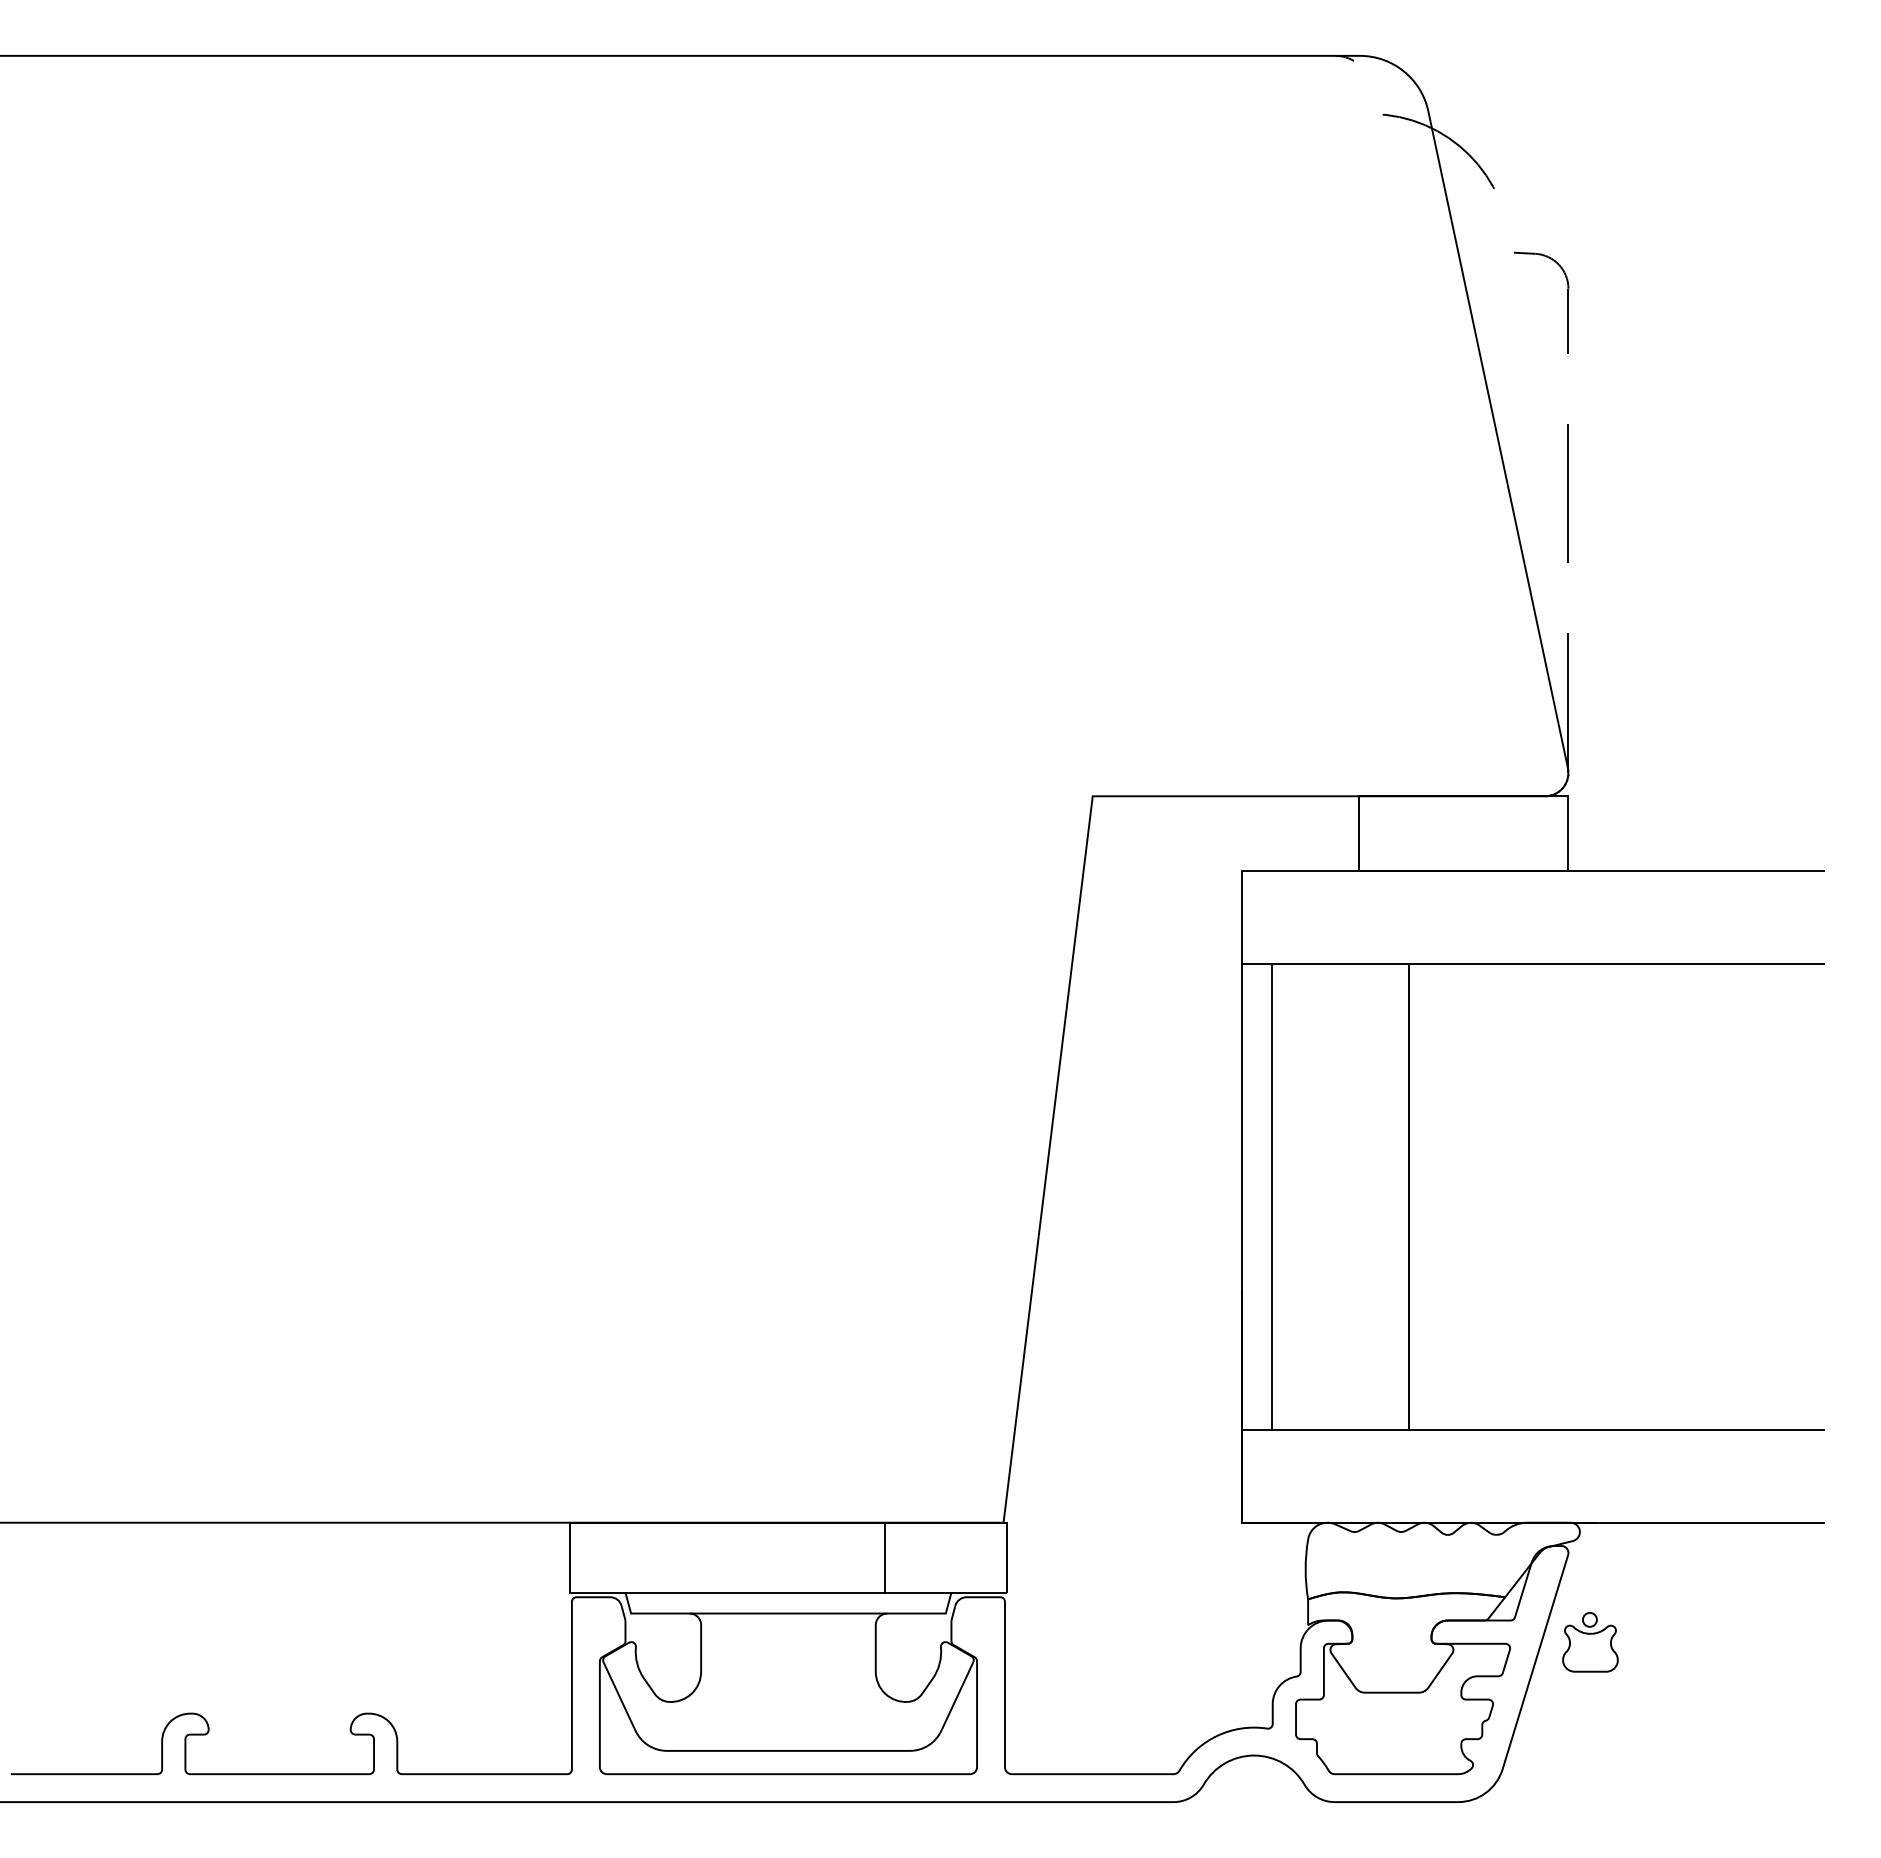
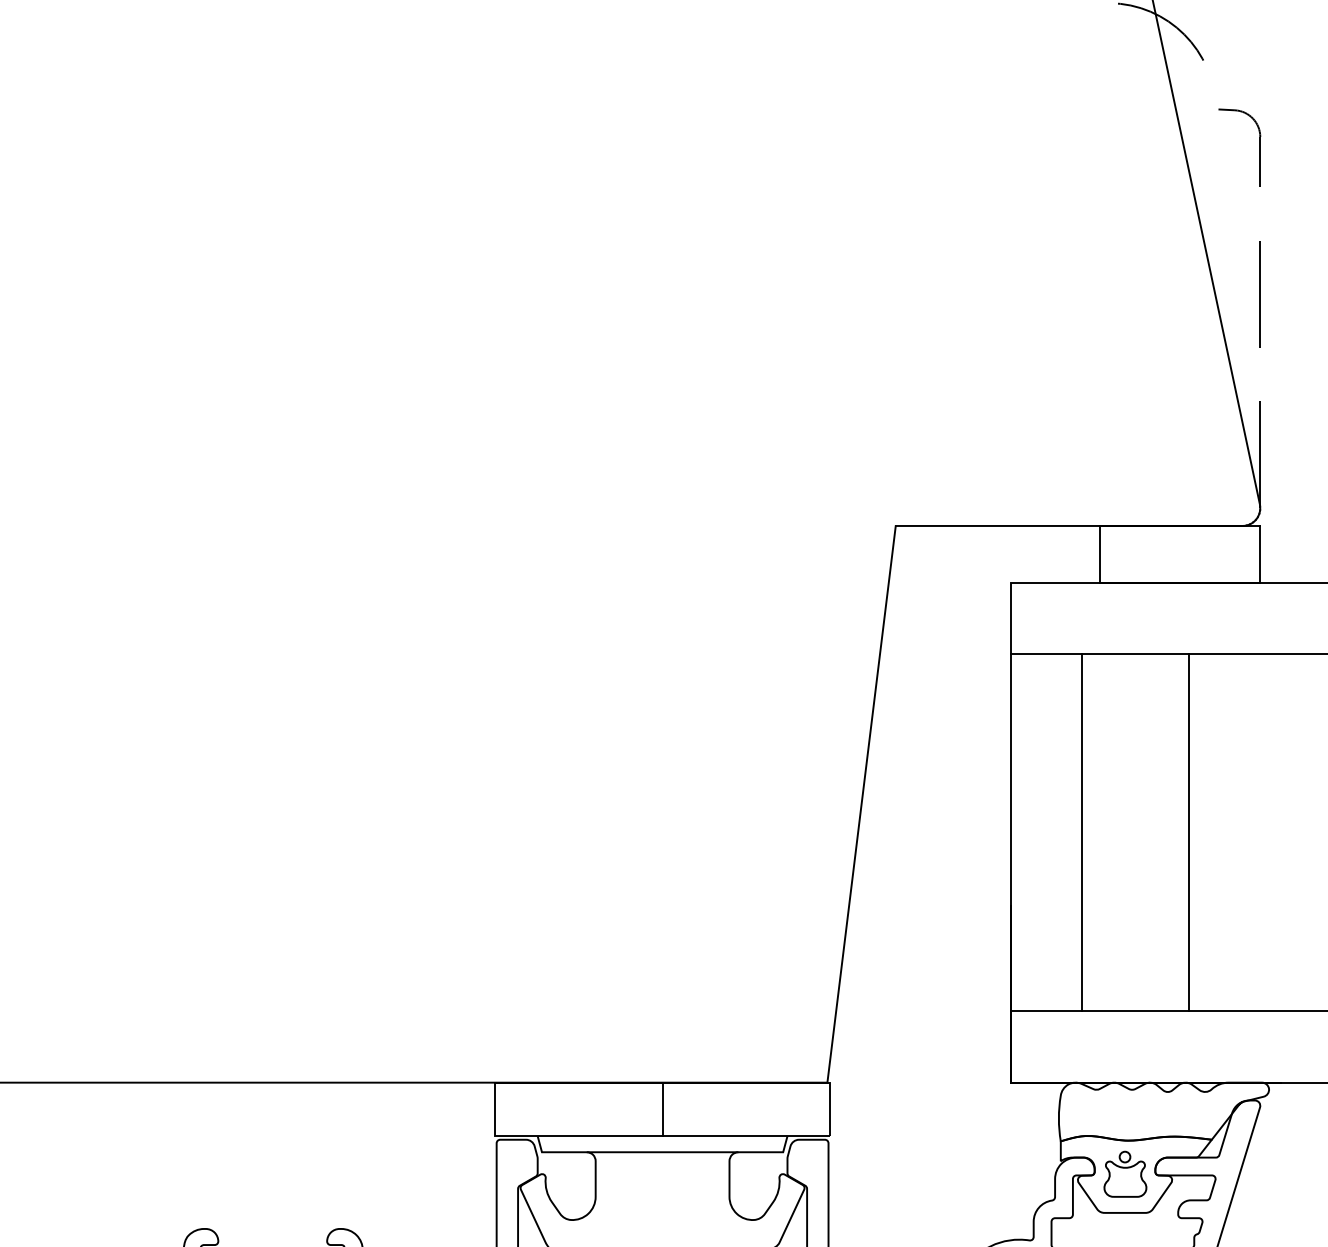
line: (1271, 1196) -> (1081, 832), moved
line: (1409, 1196) -> (1189, 832), moved
line: (885, 1557) -> (662, 1109), moved
part: (1590, 1642) -> (1125, 1174), moved

